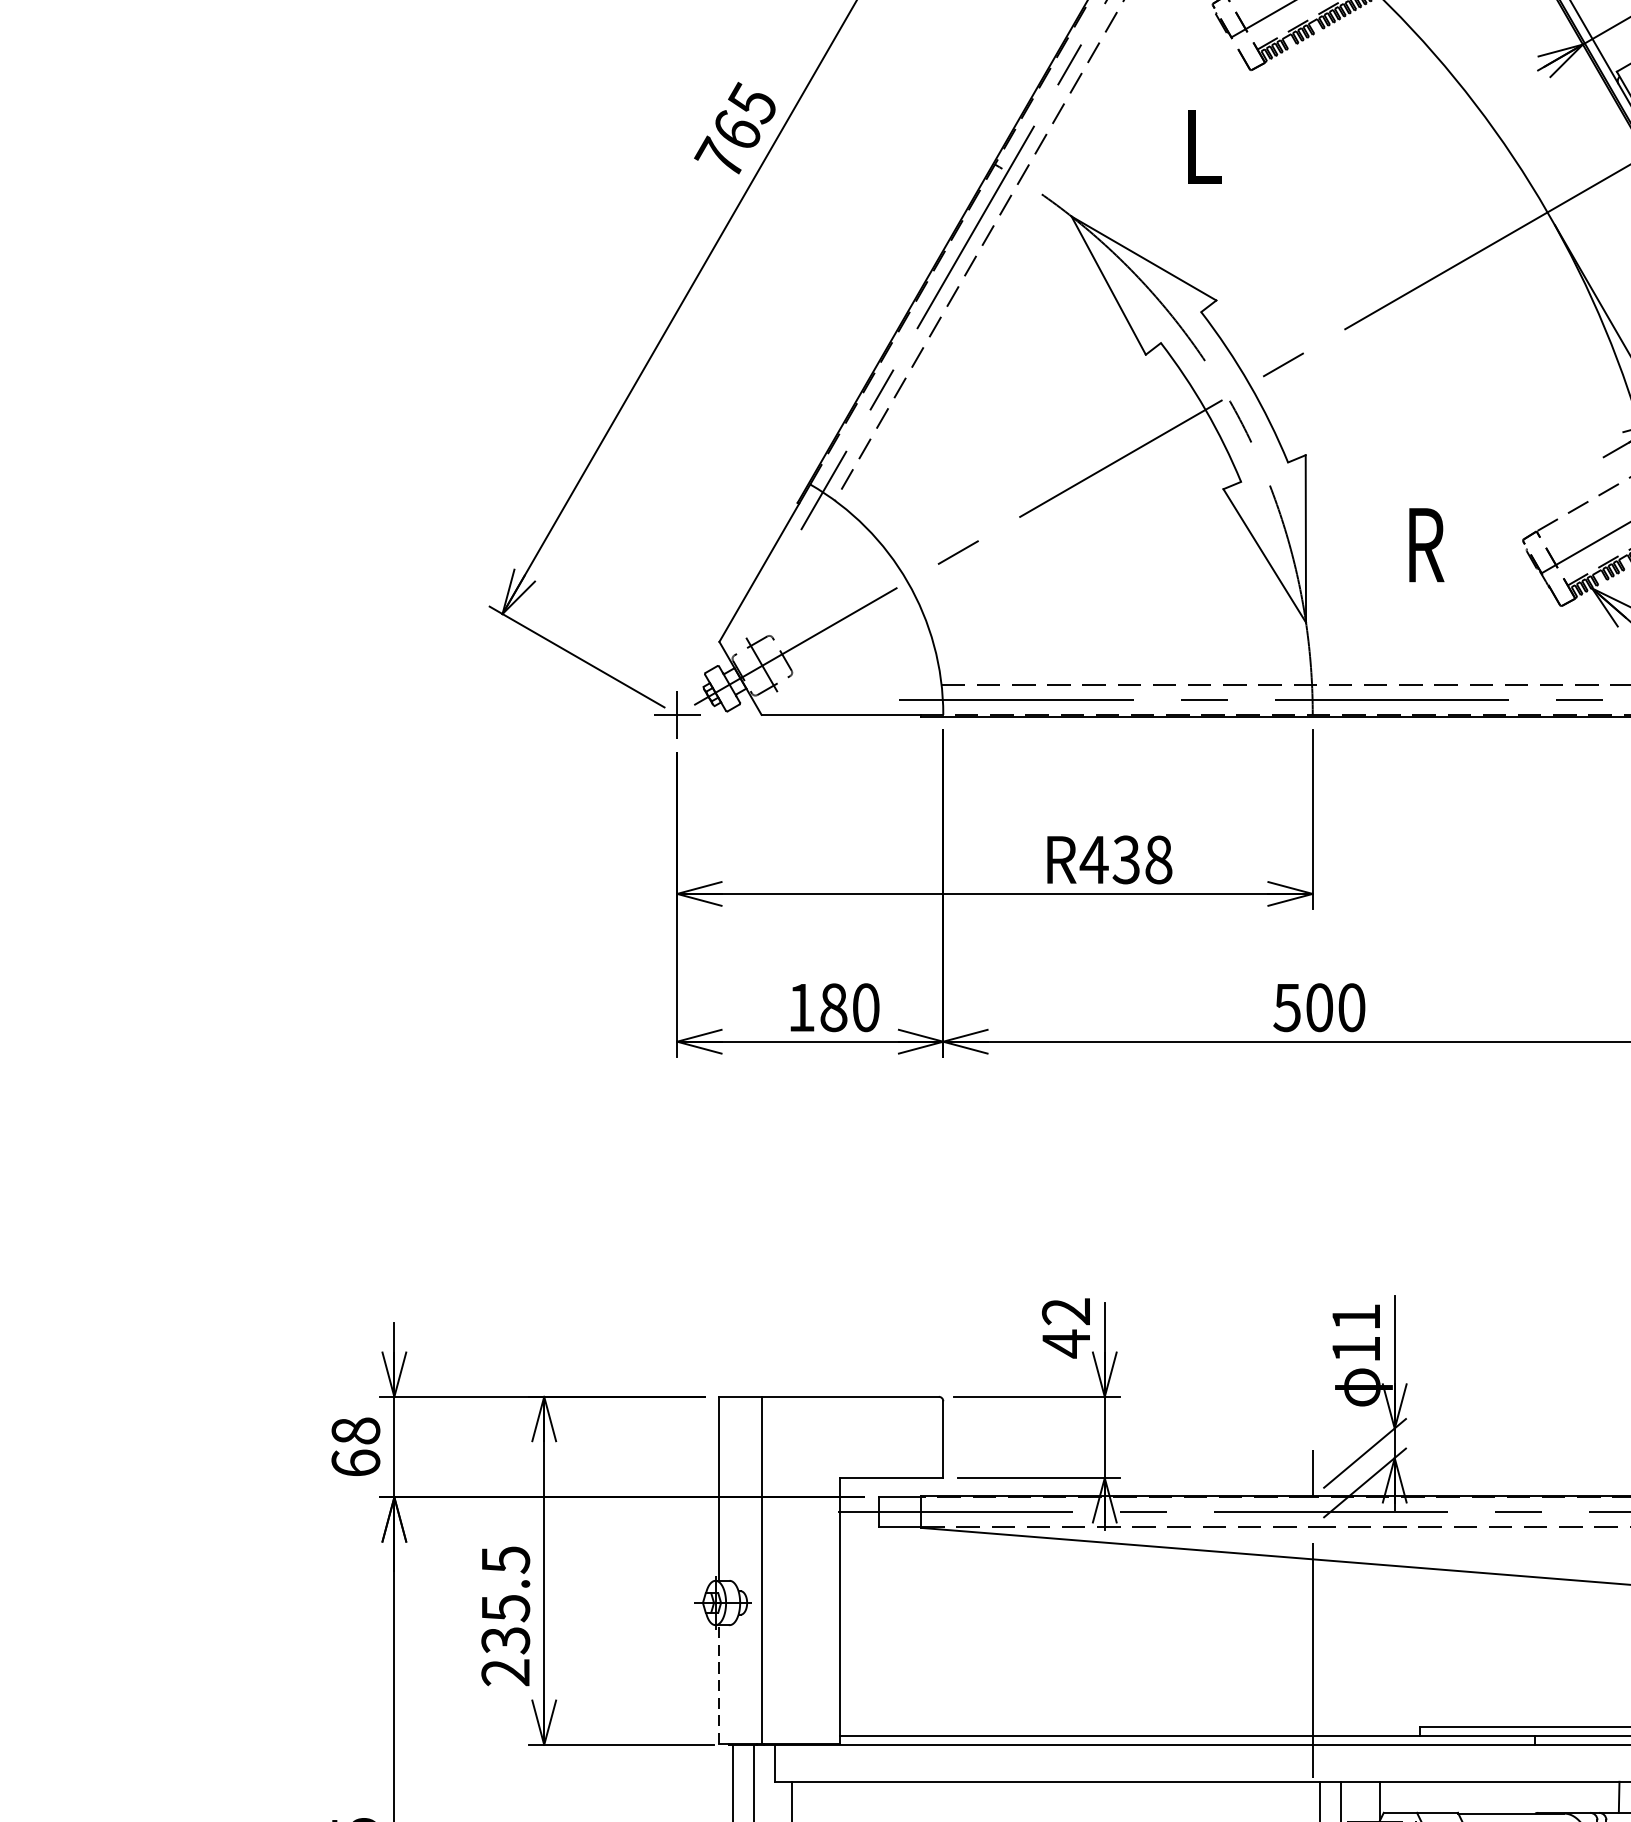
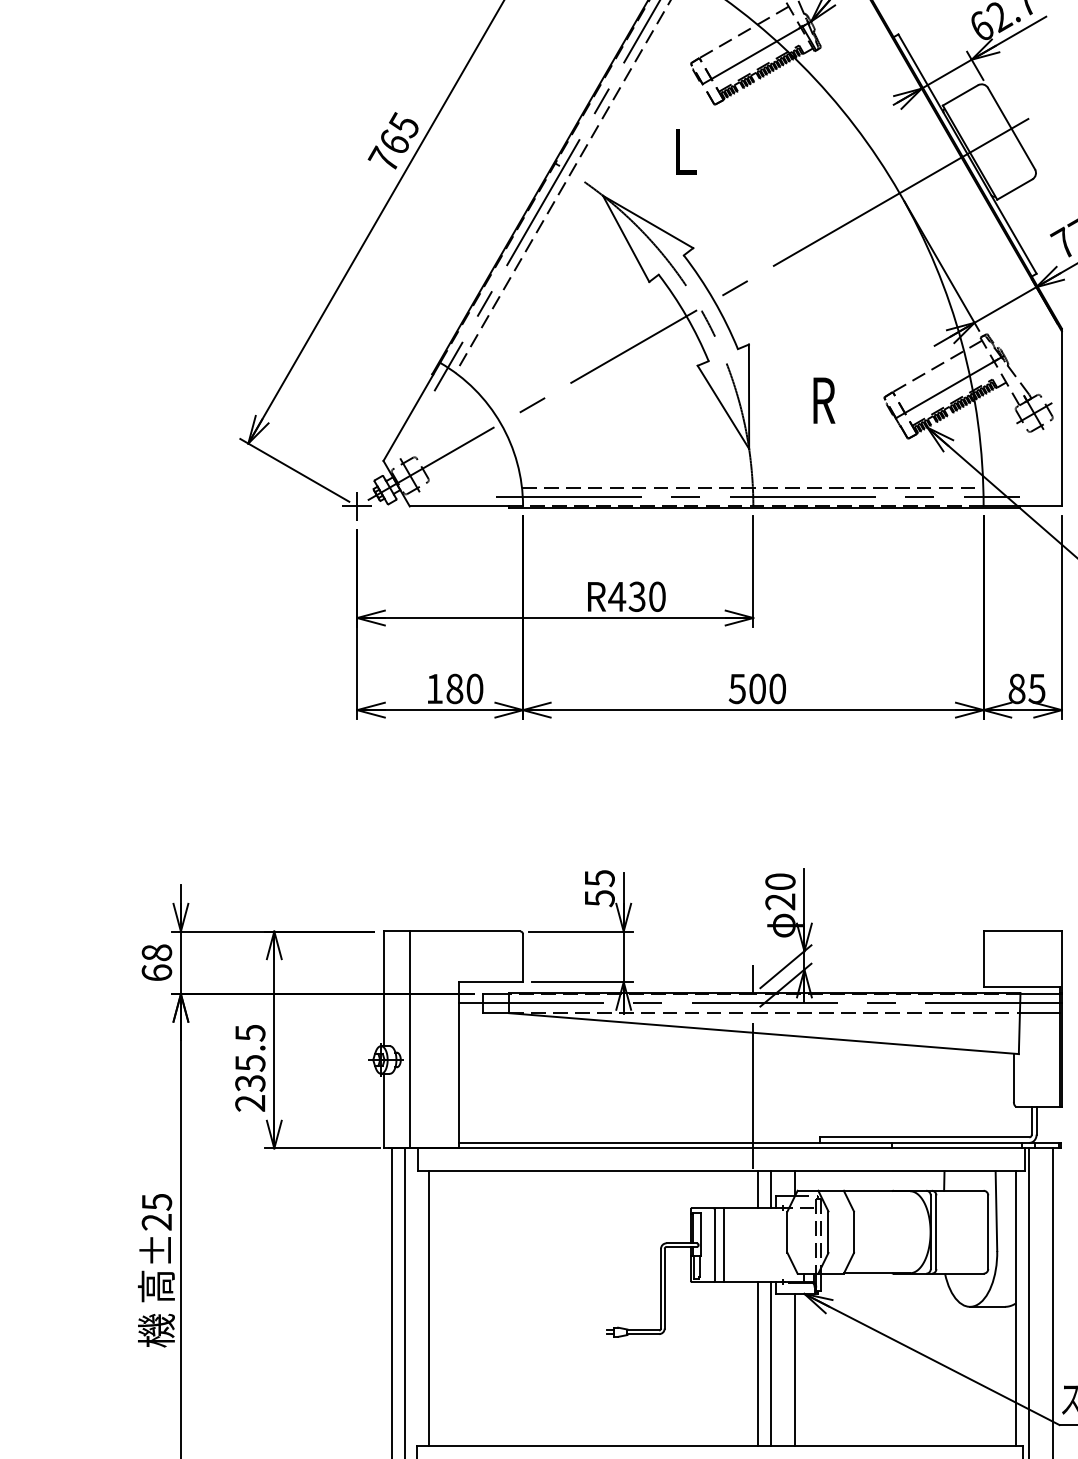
text: (1158, 859) -> (657, 596), R438 -> R430
text: (1065, 1327) -> (599, 888), 42 -> 55
text: (1356, 1332) -> (780, 891), 11 -> 20
line: (719, 1684) -> (383, 1110), dashed -> solid

